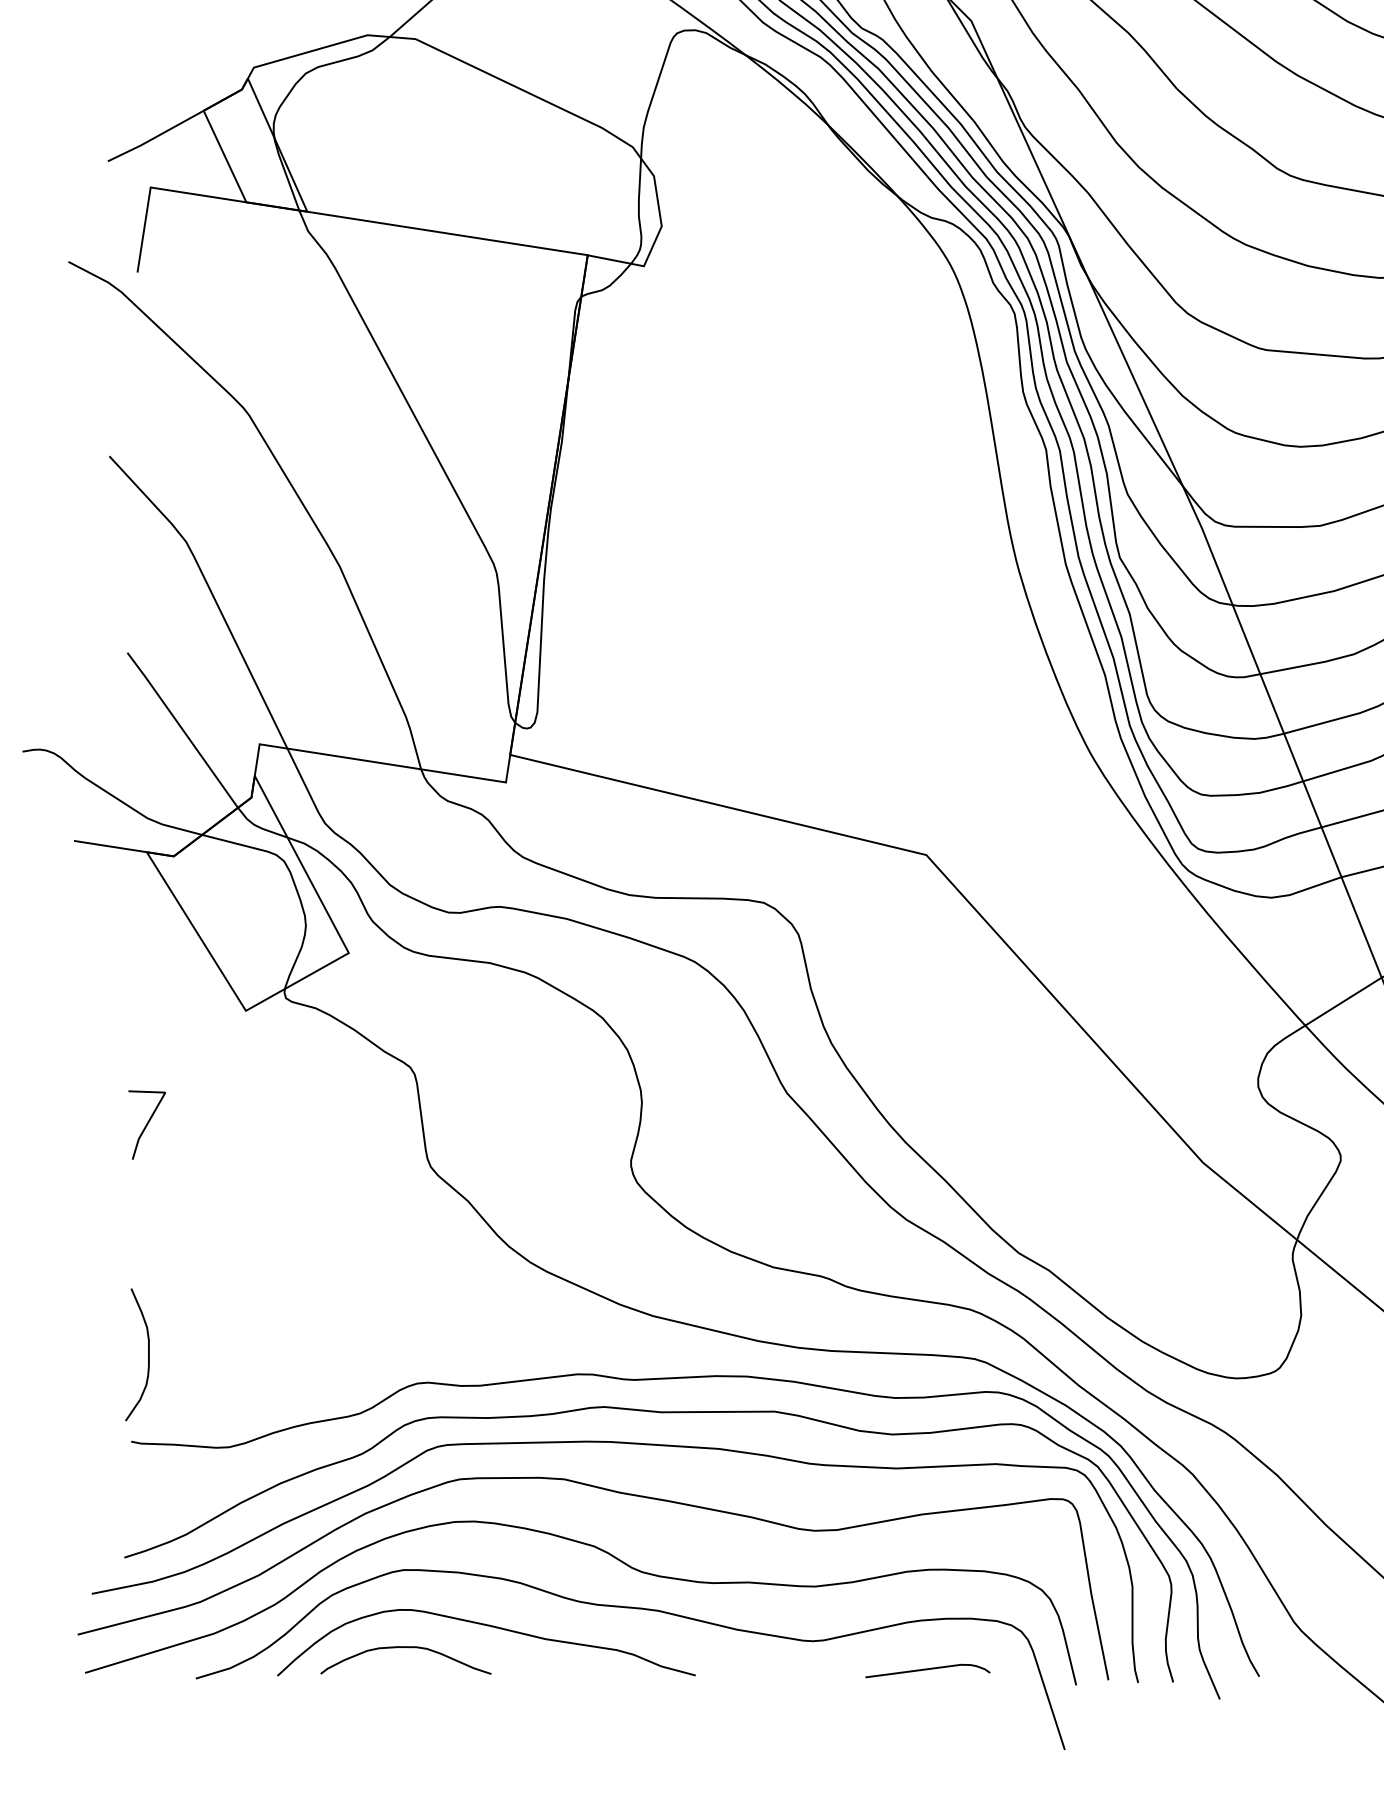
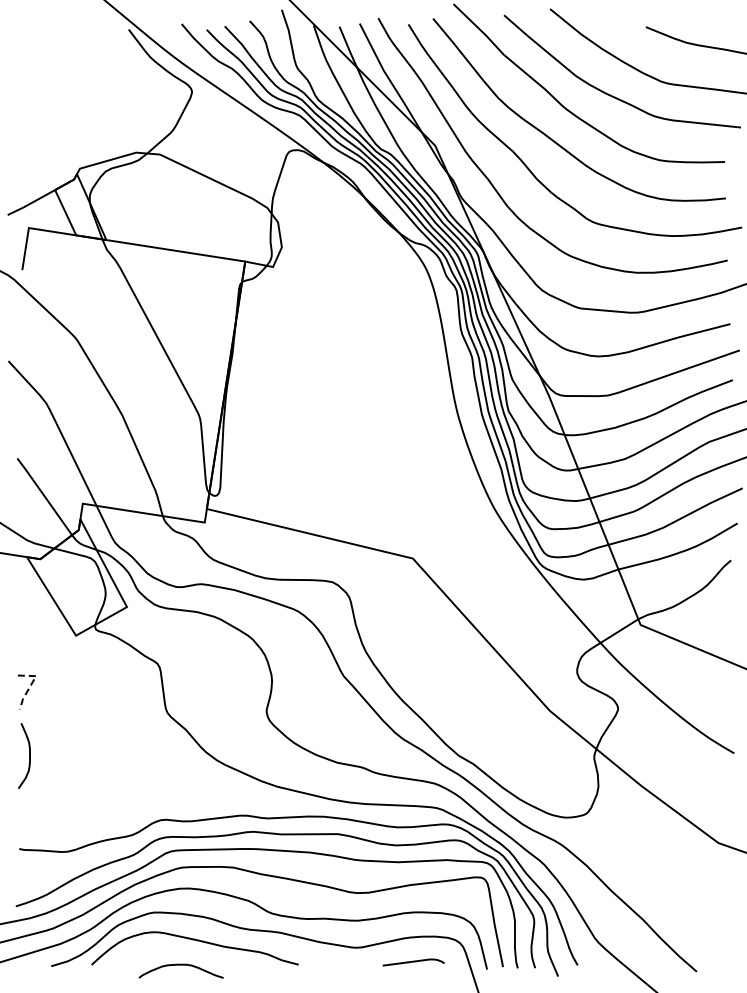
line: (155, 1109) -> (31, 684), solid -> dashed
curve: (147, 1353) -> (29, 755), moved
curve: (404, 1648) -> (180, 965), moved

